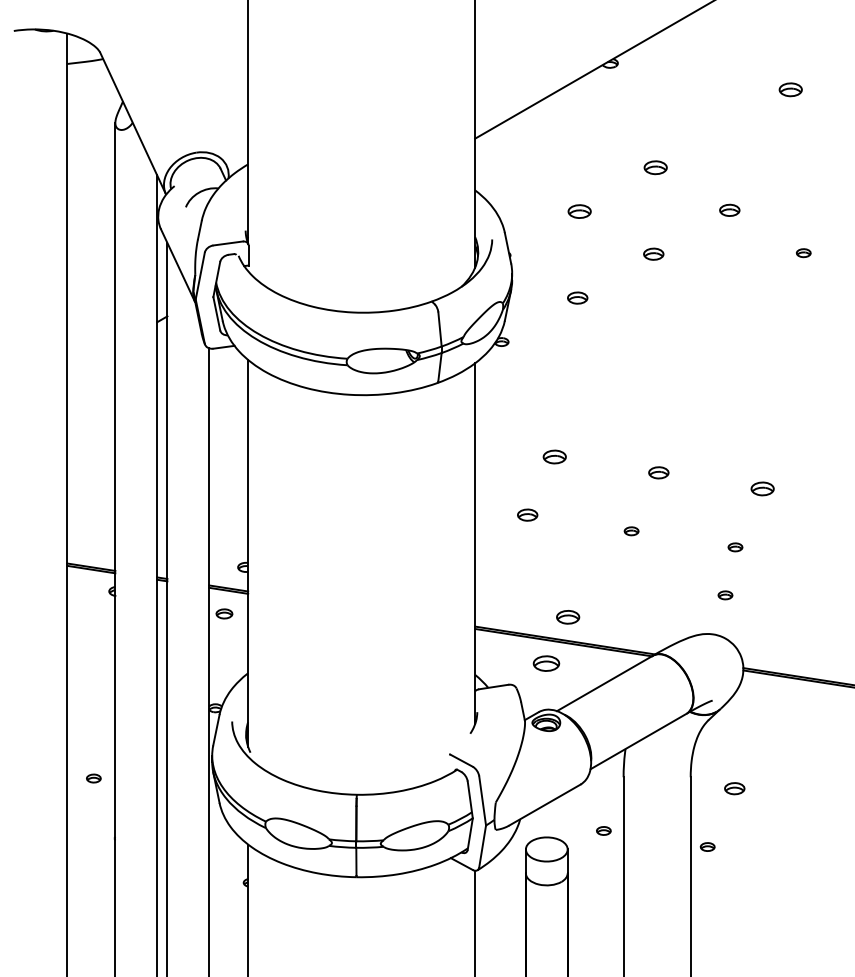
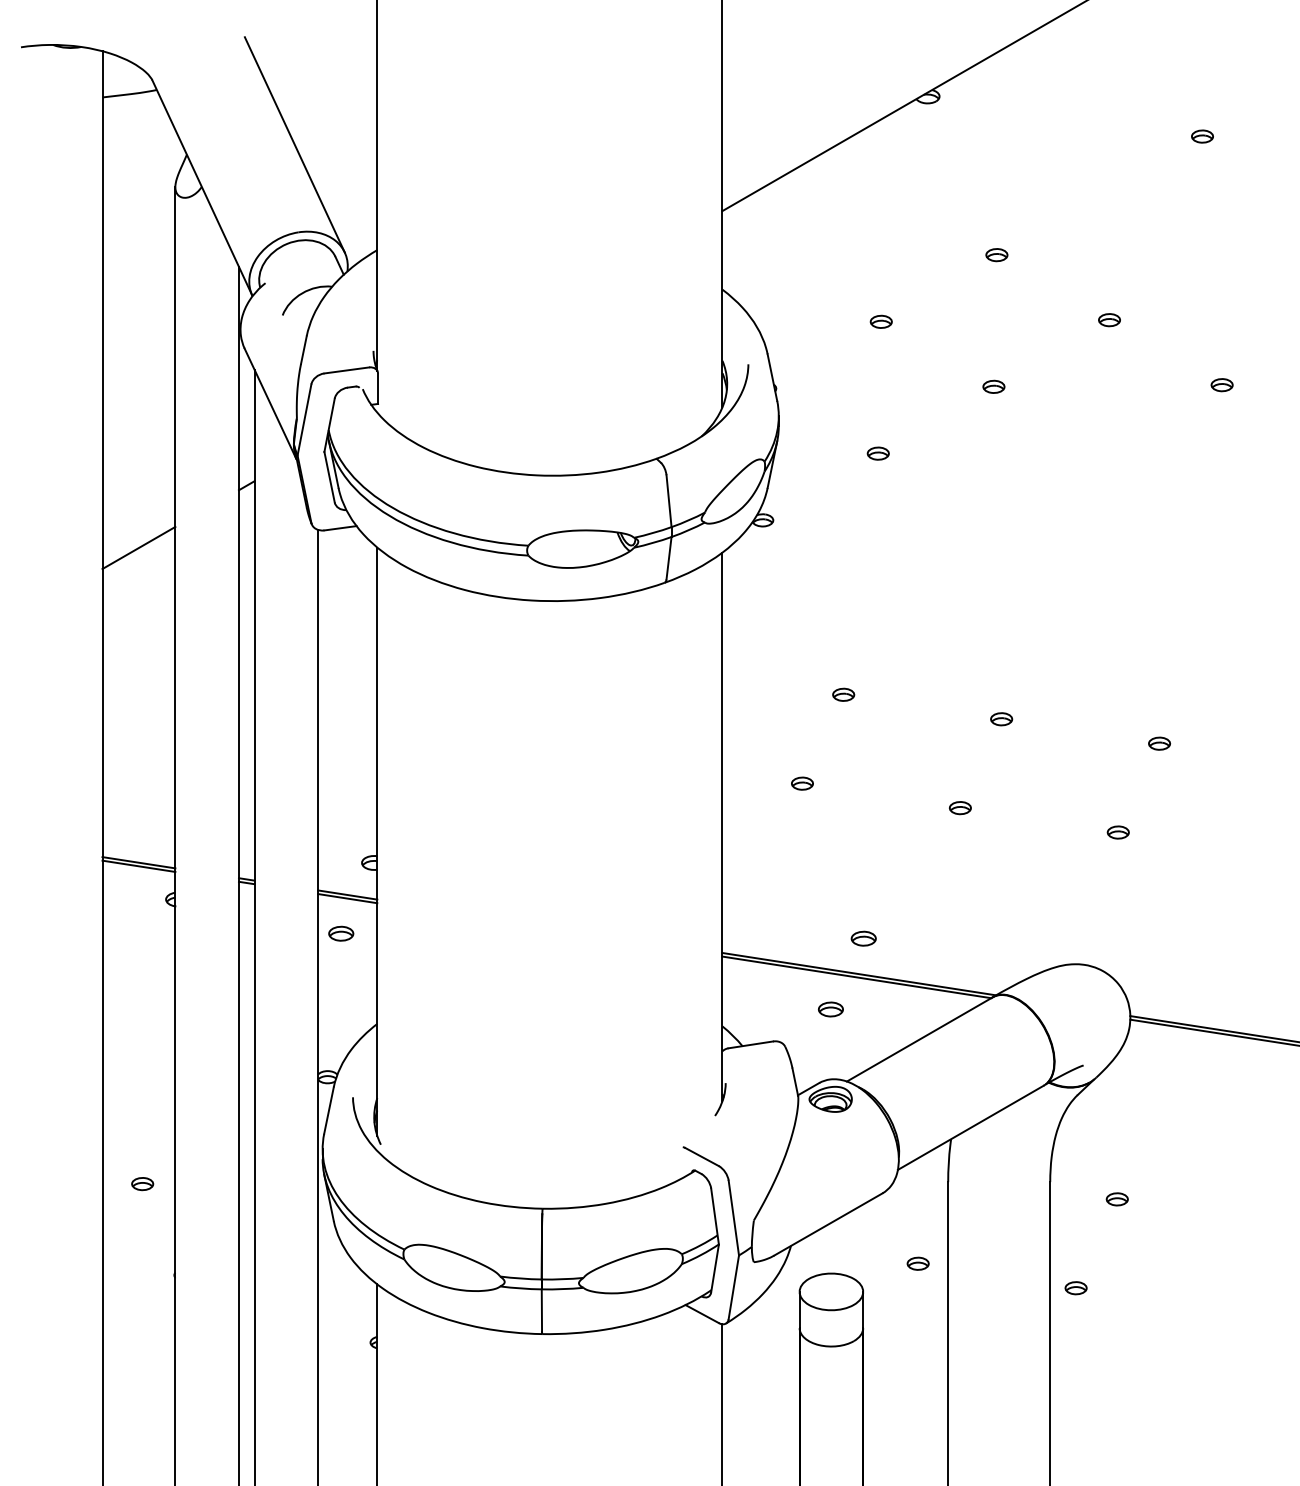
part: (790, 89) -> (1201, 136), size x0.62
line: (193, 94) -> (294, 143), added
part: (655, 167) -> (996, 254), size x0.62
part: (729, 210) -> (1109, 320), size x0.71
part: (579, 211) -> (881, 321), size x0.62
part: (653, 254) -> (993, 387), size x0.71
part: (577, 298) -> (878, 454), size x0.71
line: (91, 360) -> (139, 548), added
part: (554, 456) -> (843, 694), size x0.62
part: (658, 472) -> (1001, 718), size x0.71
part: (762, 488) -> (1159, 743), size x0.62
part: (527, 515) -> (802, 784), size x0.71
part: (725, 595) -> (1103, 905), removed
part: (567, 616) -> (862, 937), size x0.71
part: (546, 663) -> (830, 1009), size x0.62
part: (734, 788) -> (1116, 1199), size x0.71

